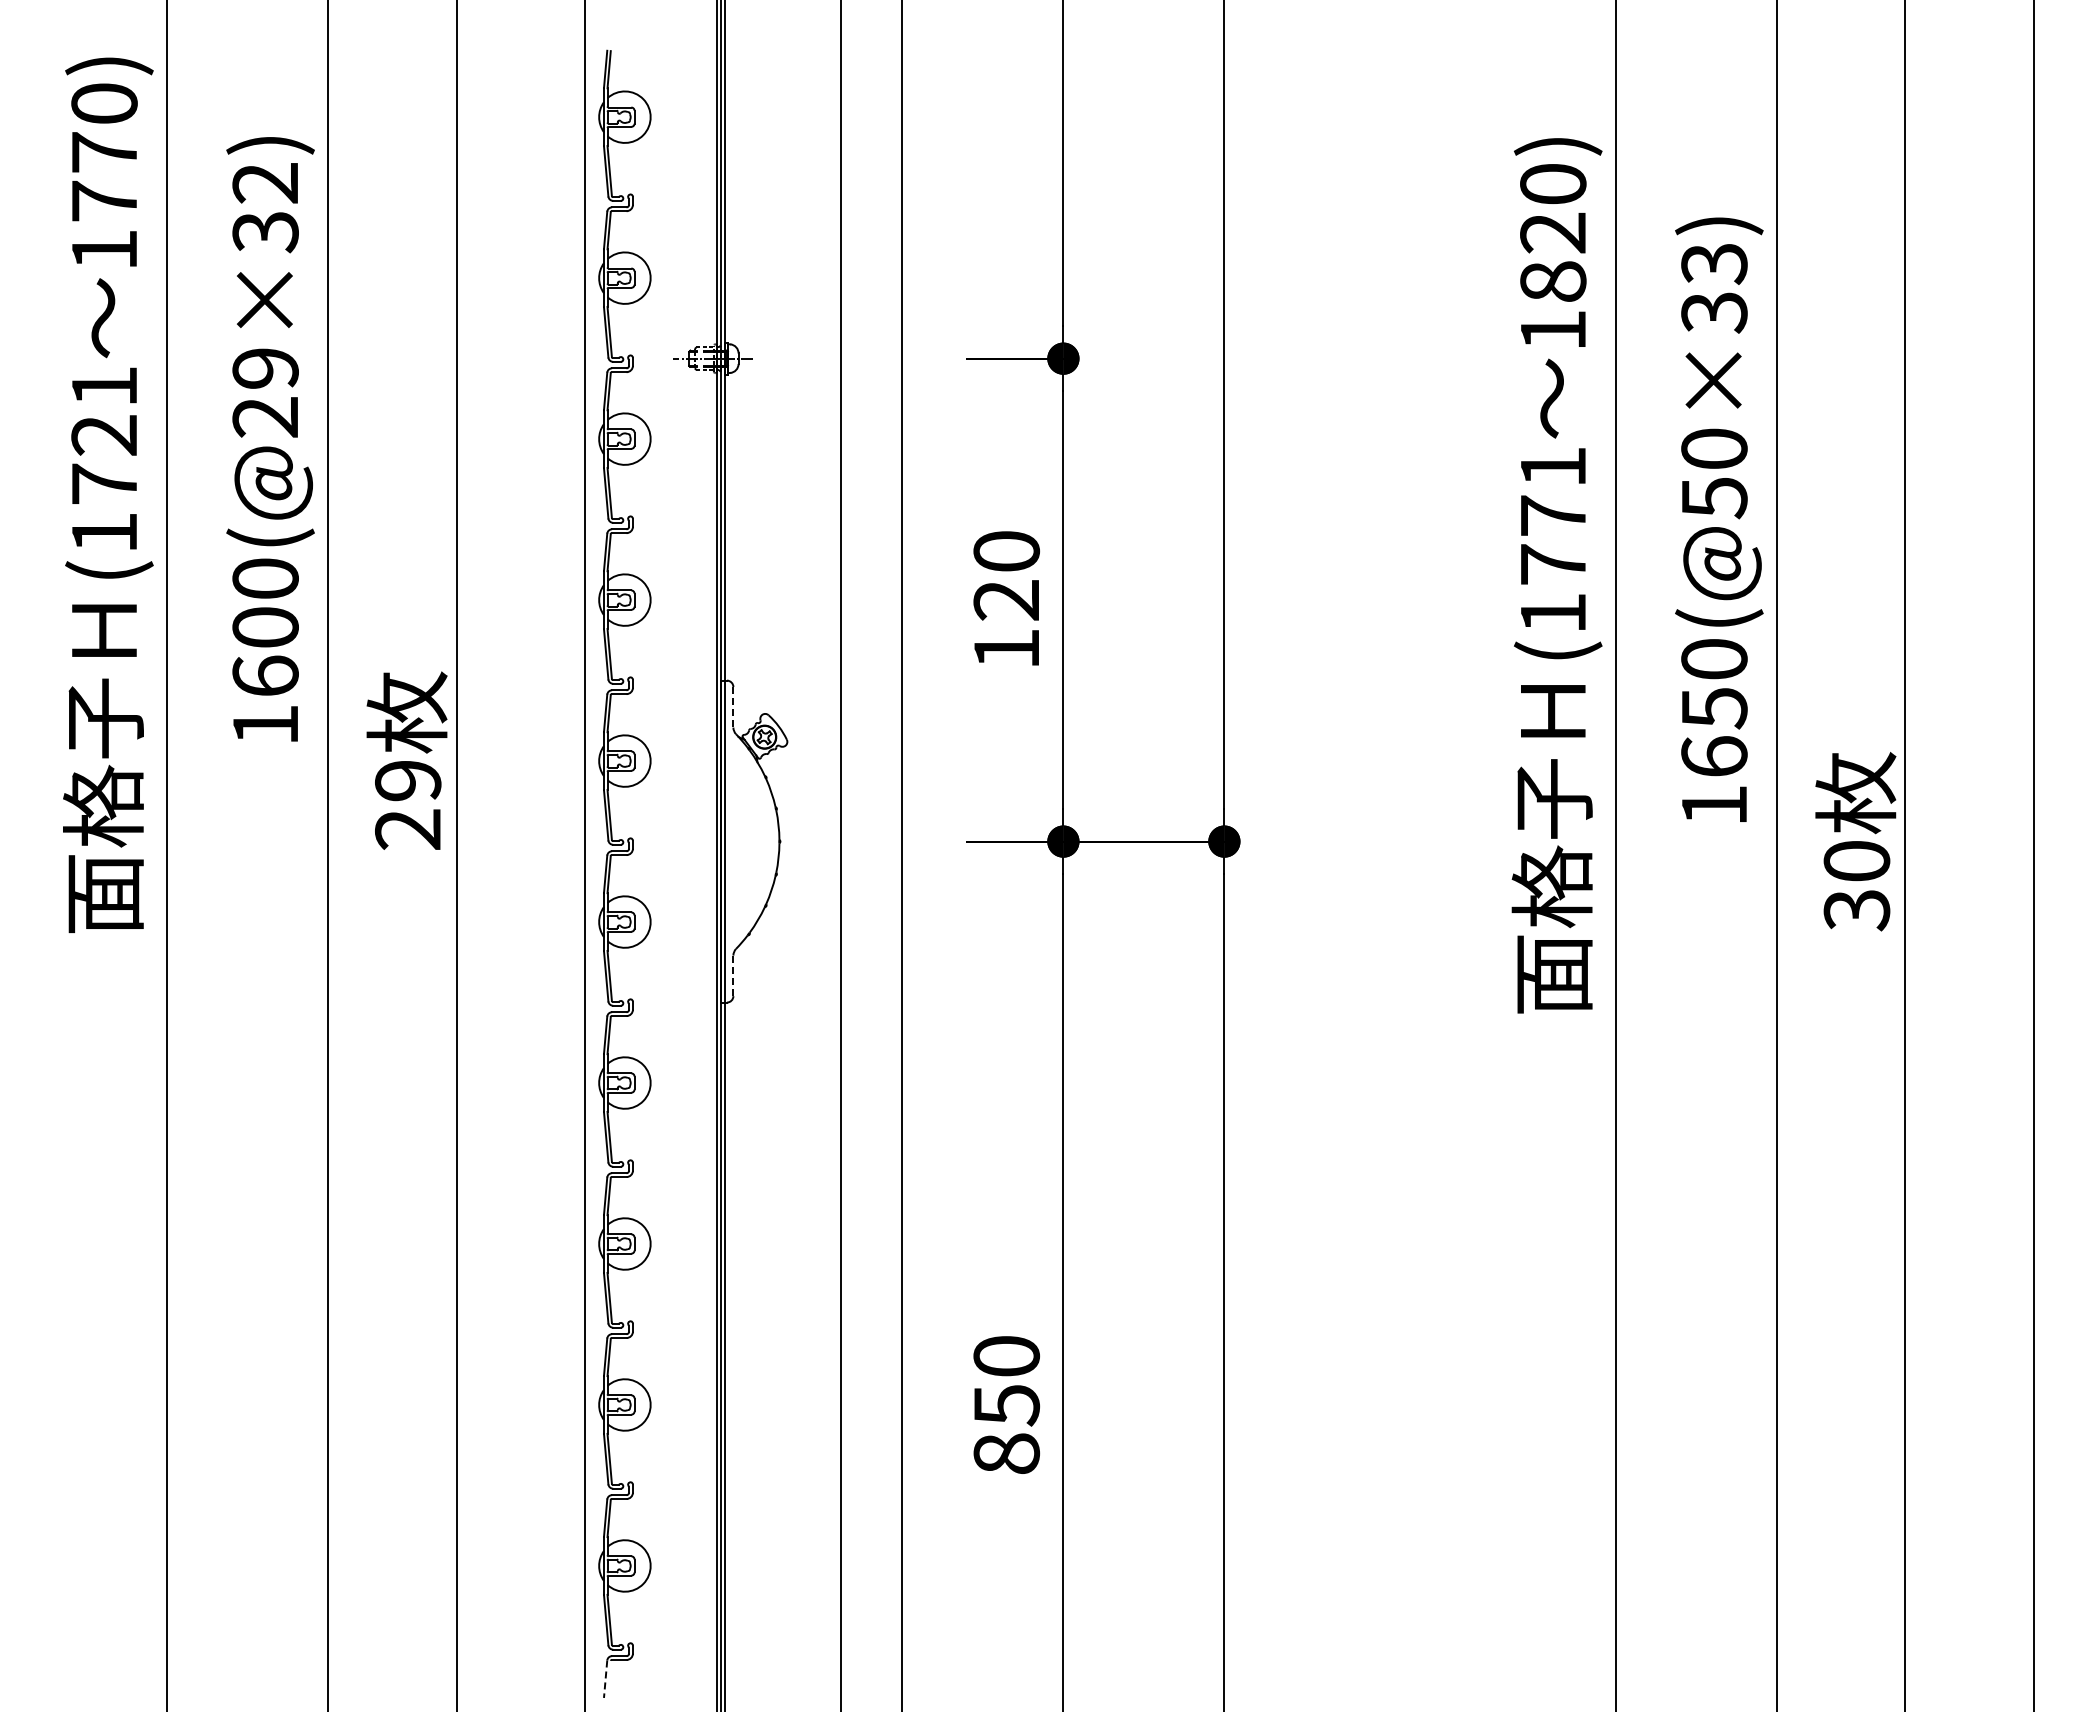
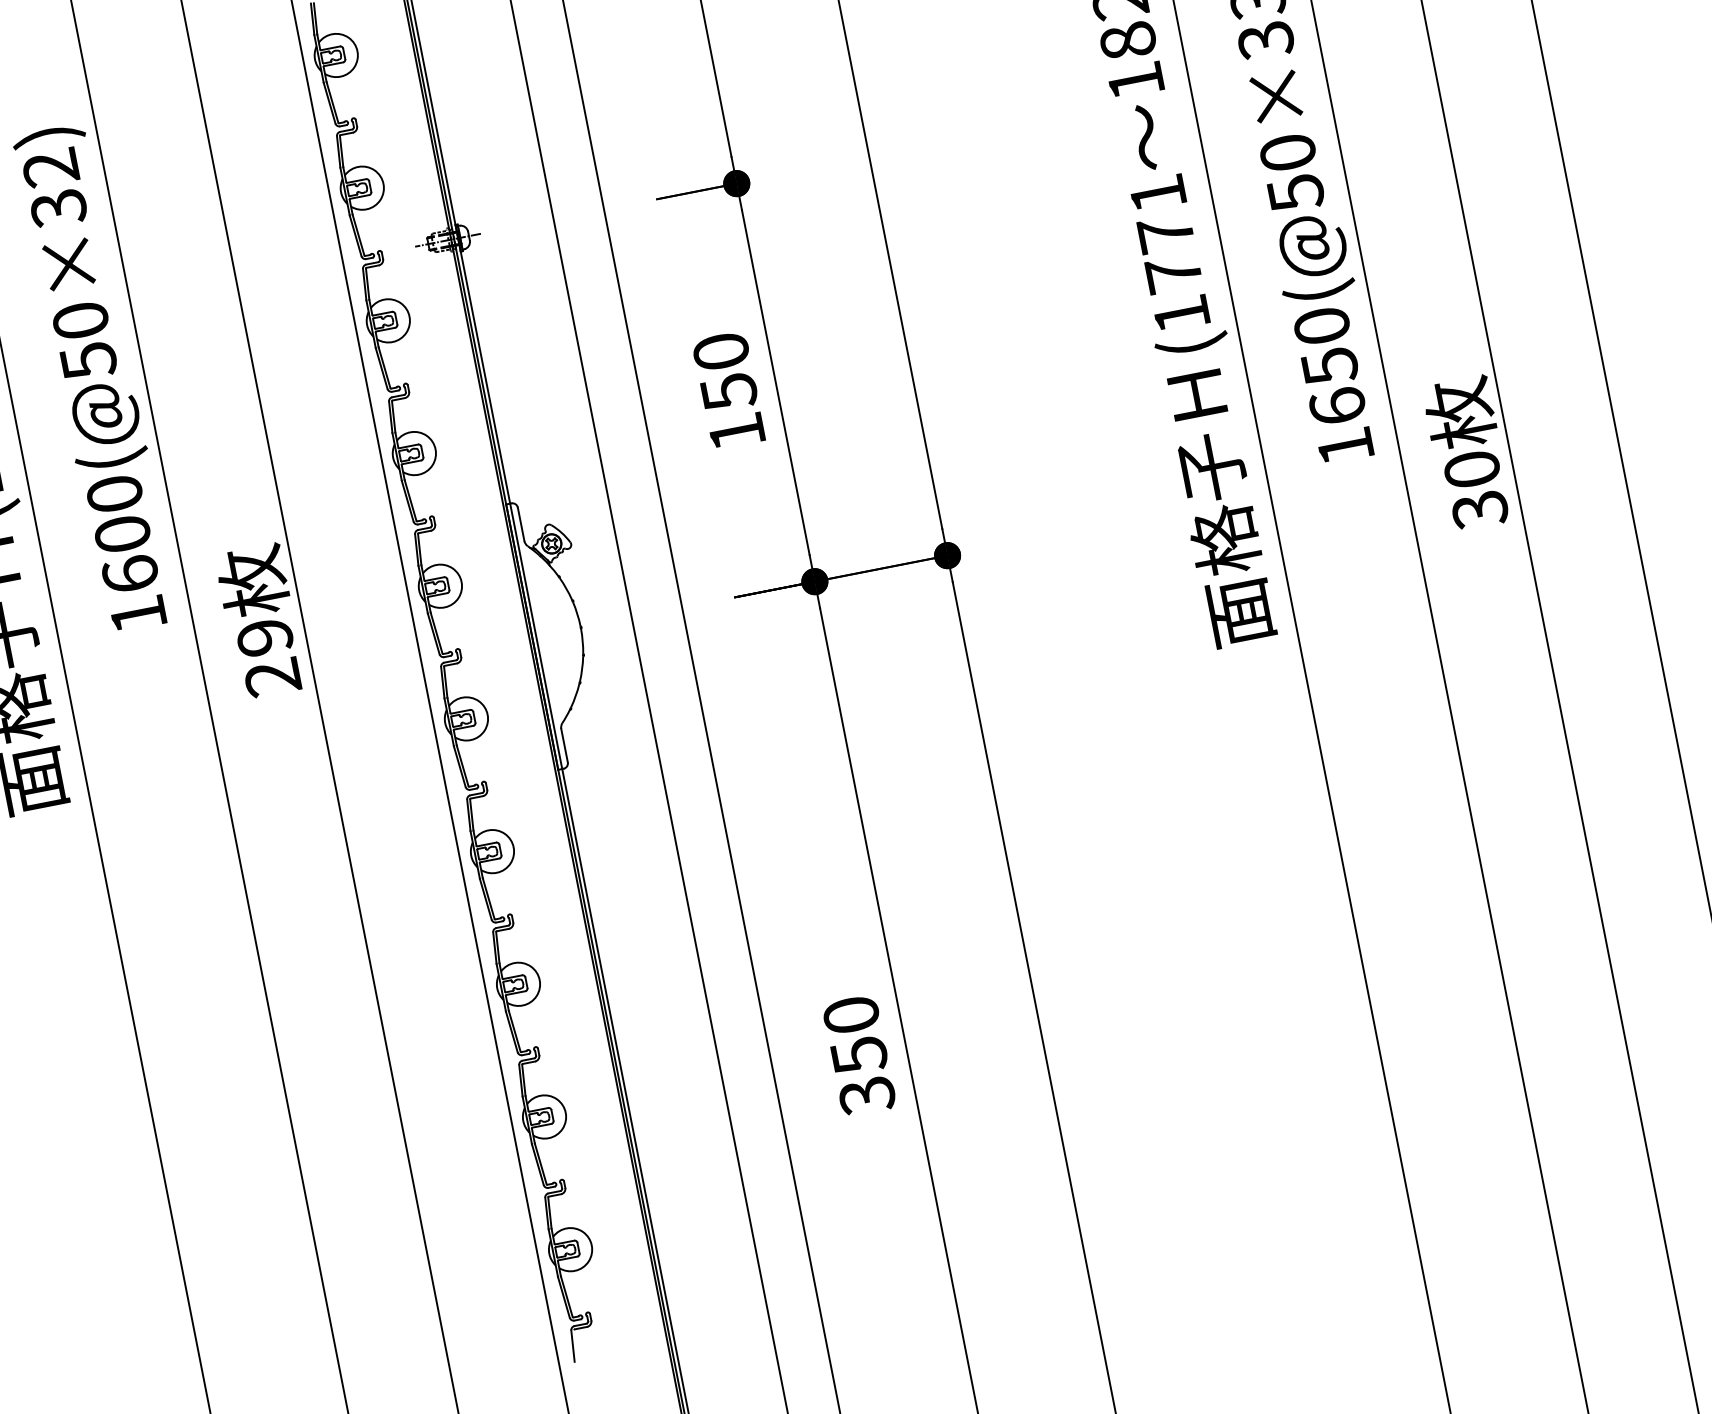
text: (265, 393) -> (84, 341), 1600(@29×32) -> 1600(@50×32)
text: (1006, 600) -> (728, 392), 120 -> 150
line: (733, 707) -> (521, 524), dashed -> solid
line: (733, 976) -> (564, 746), dashed -> solid
text: (1006, 1454) -> (867, 1096), 850 -> 350
line: (605, 1679) -> (572, 1346), dashed -> solid

